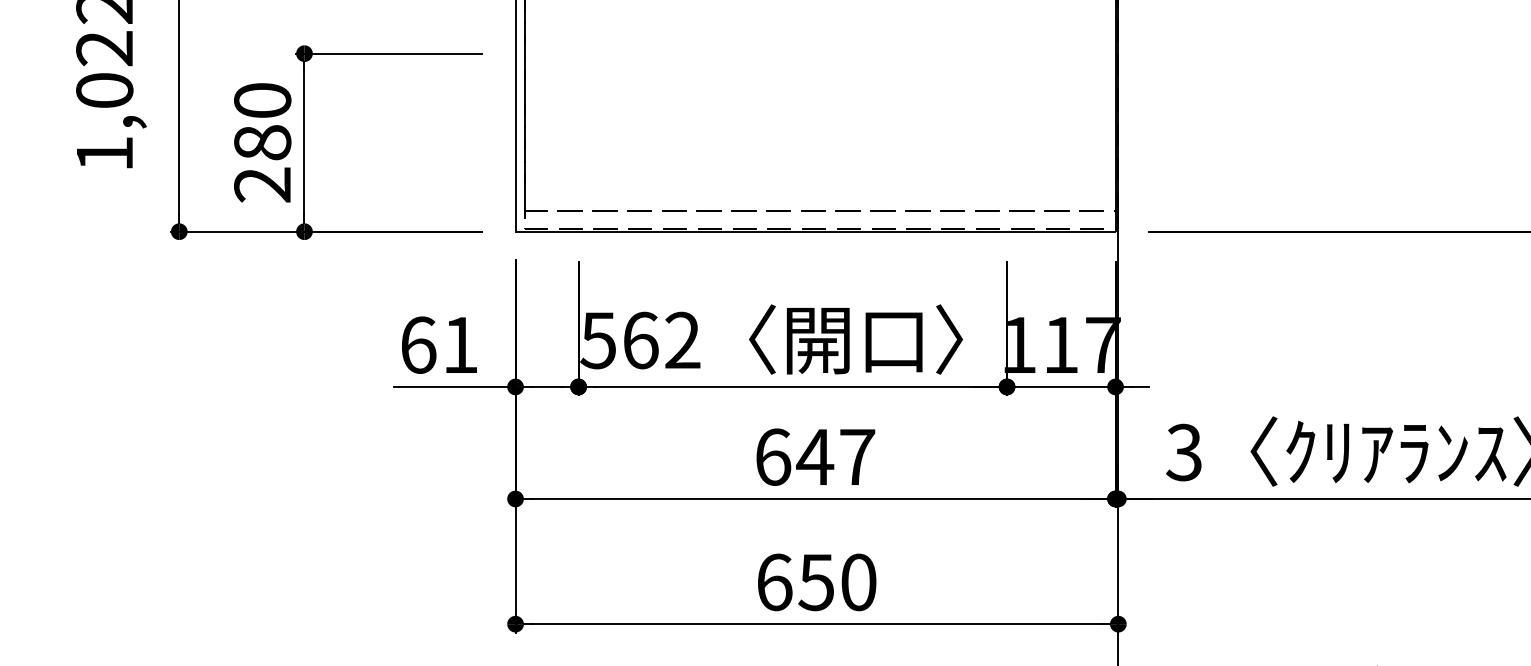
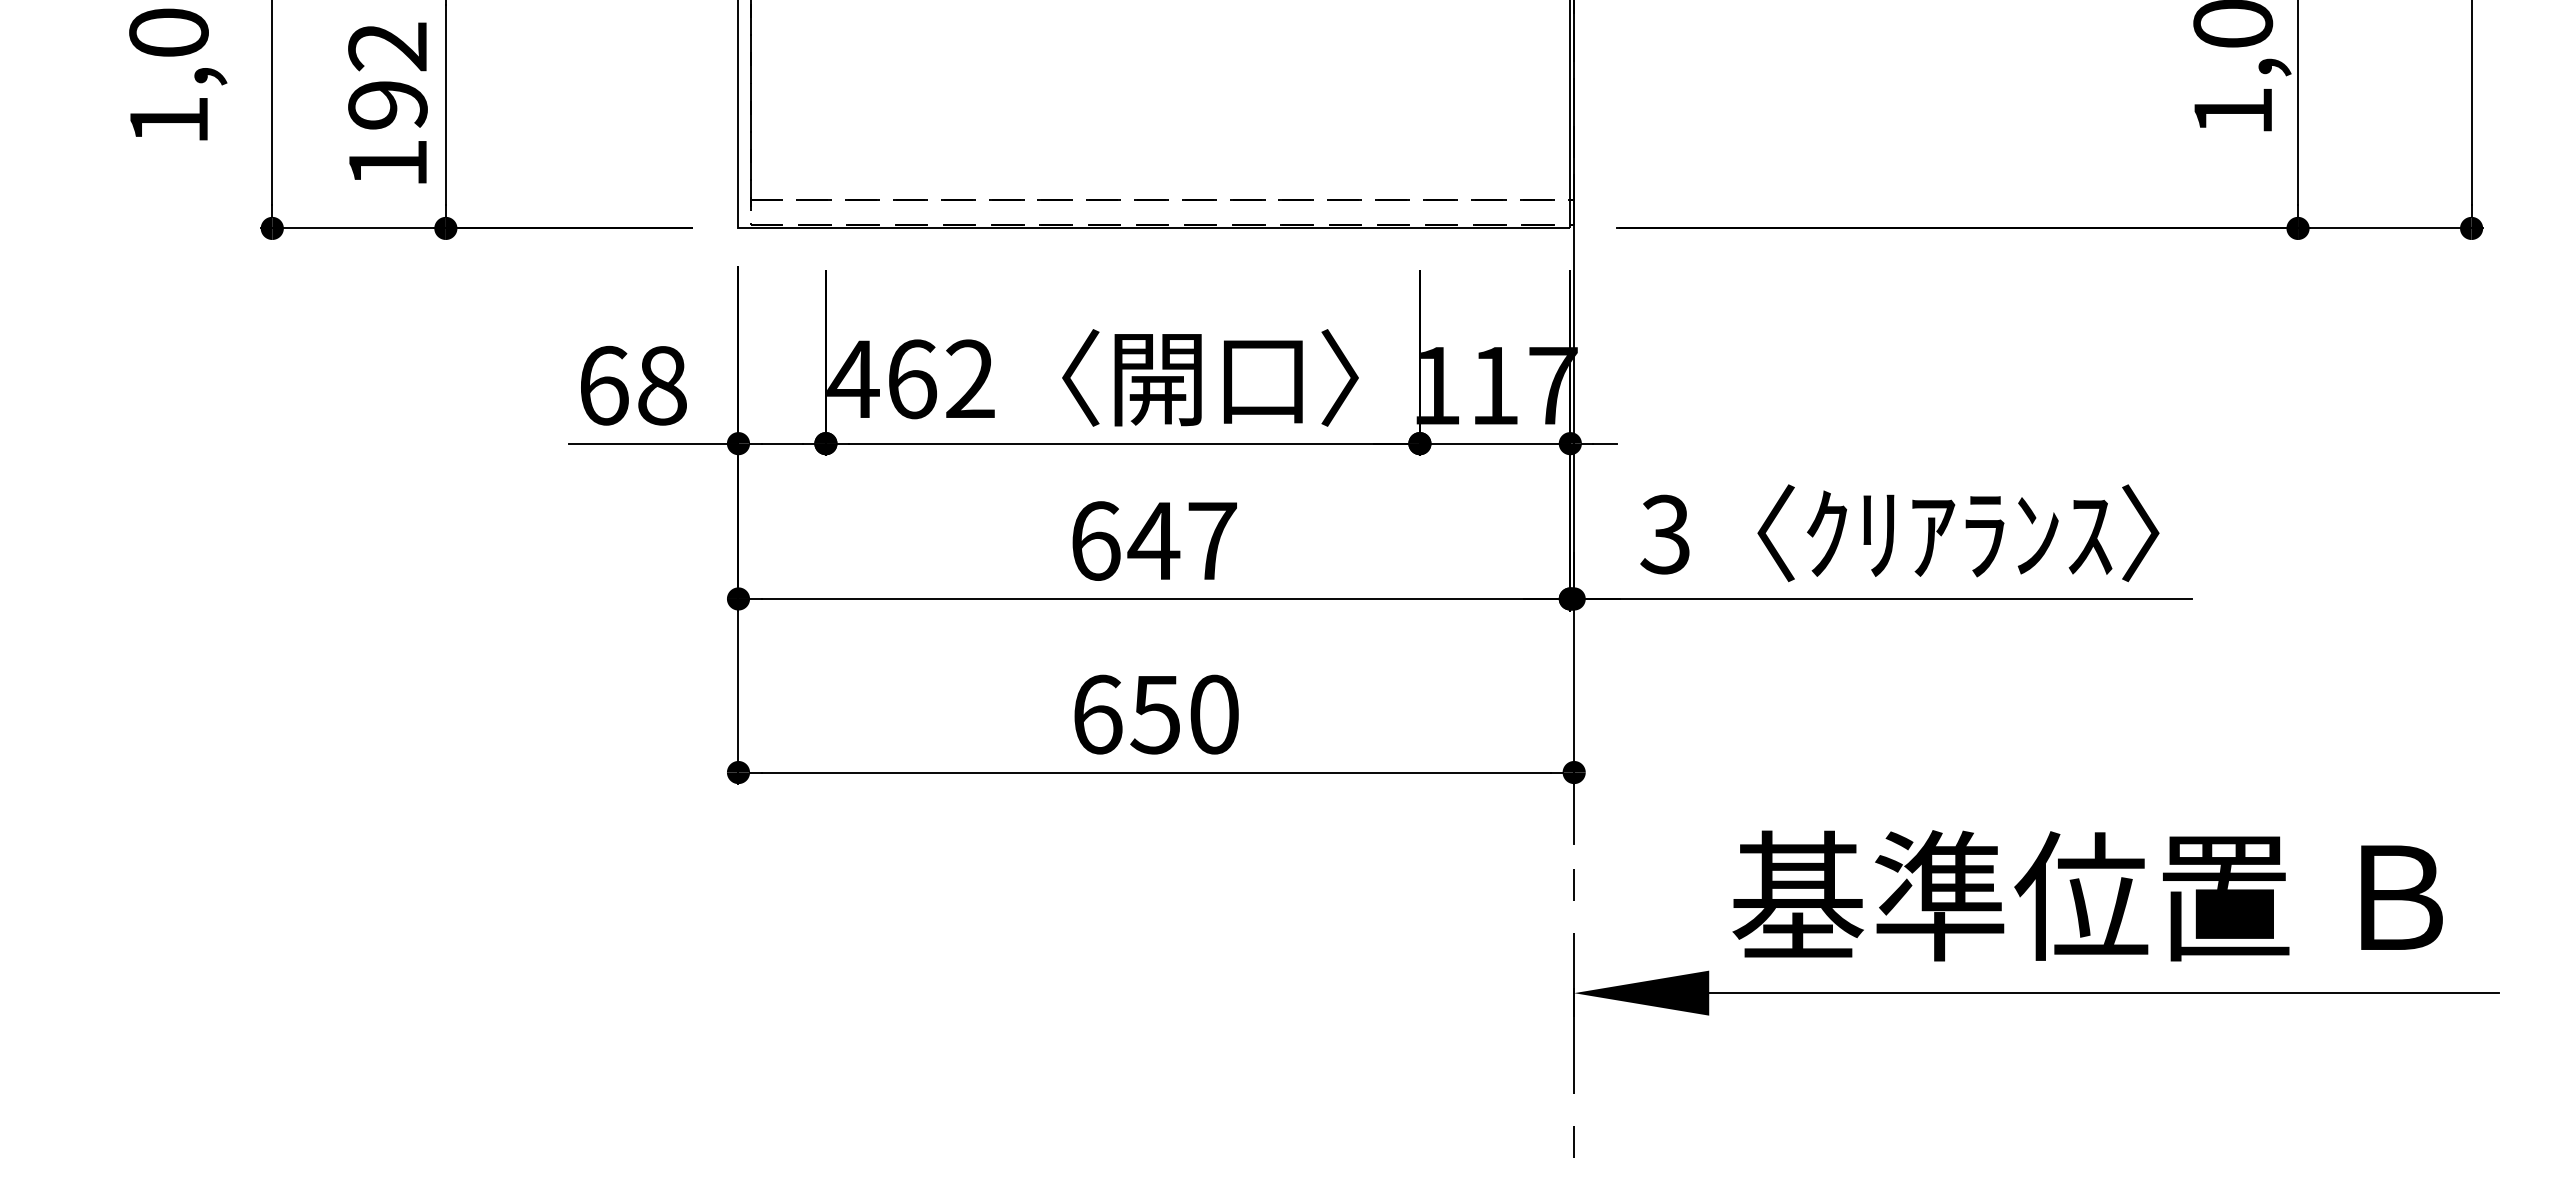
text: (262, 143) -> (387, 105), 280 -> 192
text: (598, 340) -> (853, 379), 562 -> 462
text: (460, 345) -> (662, 385), 61 -> 68

